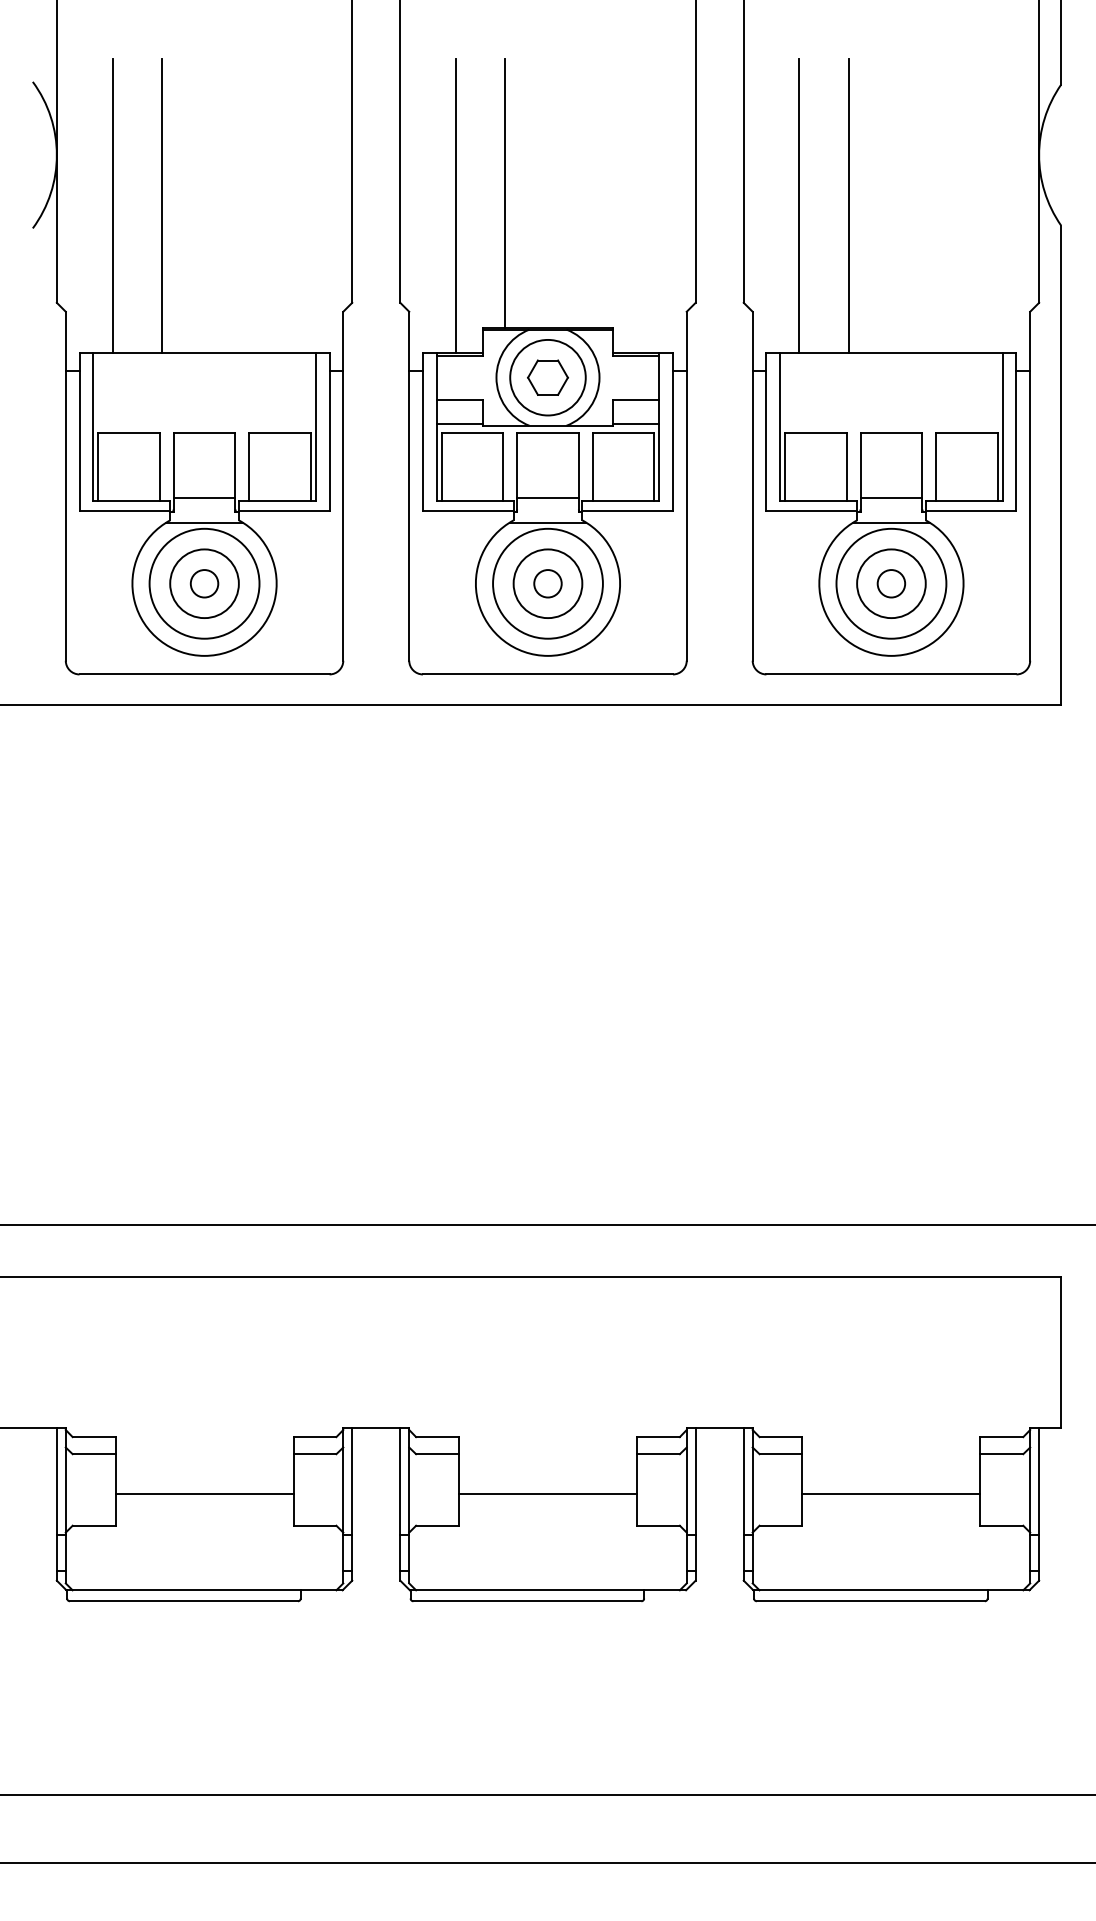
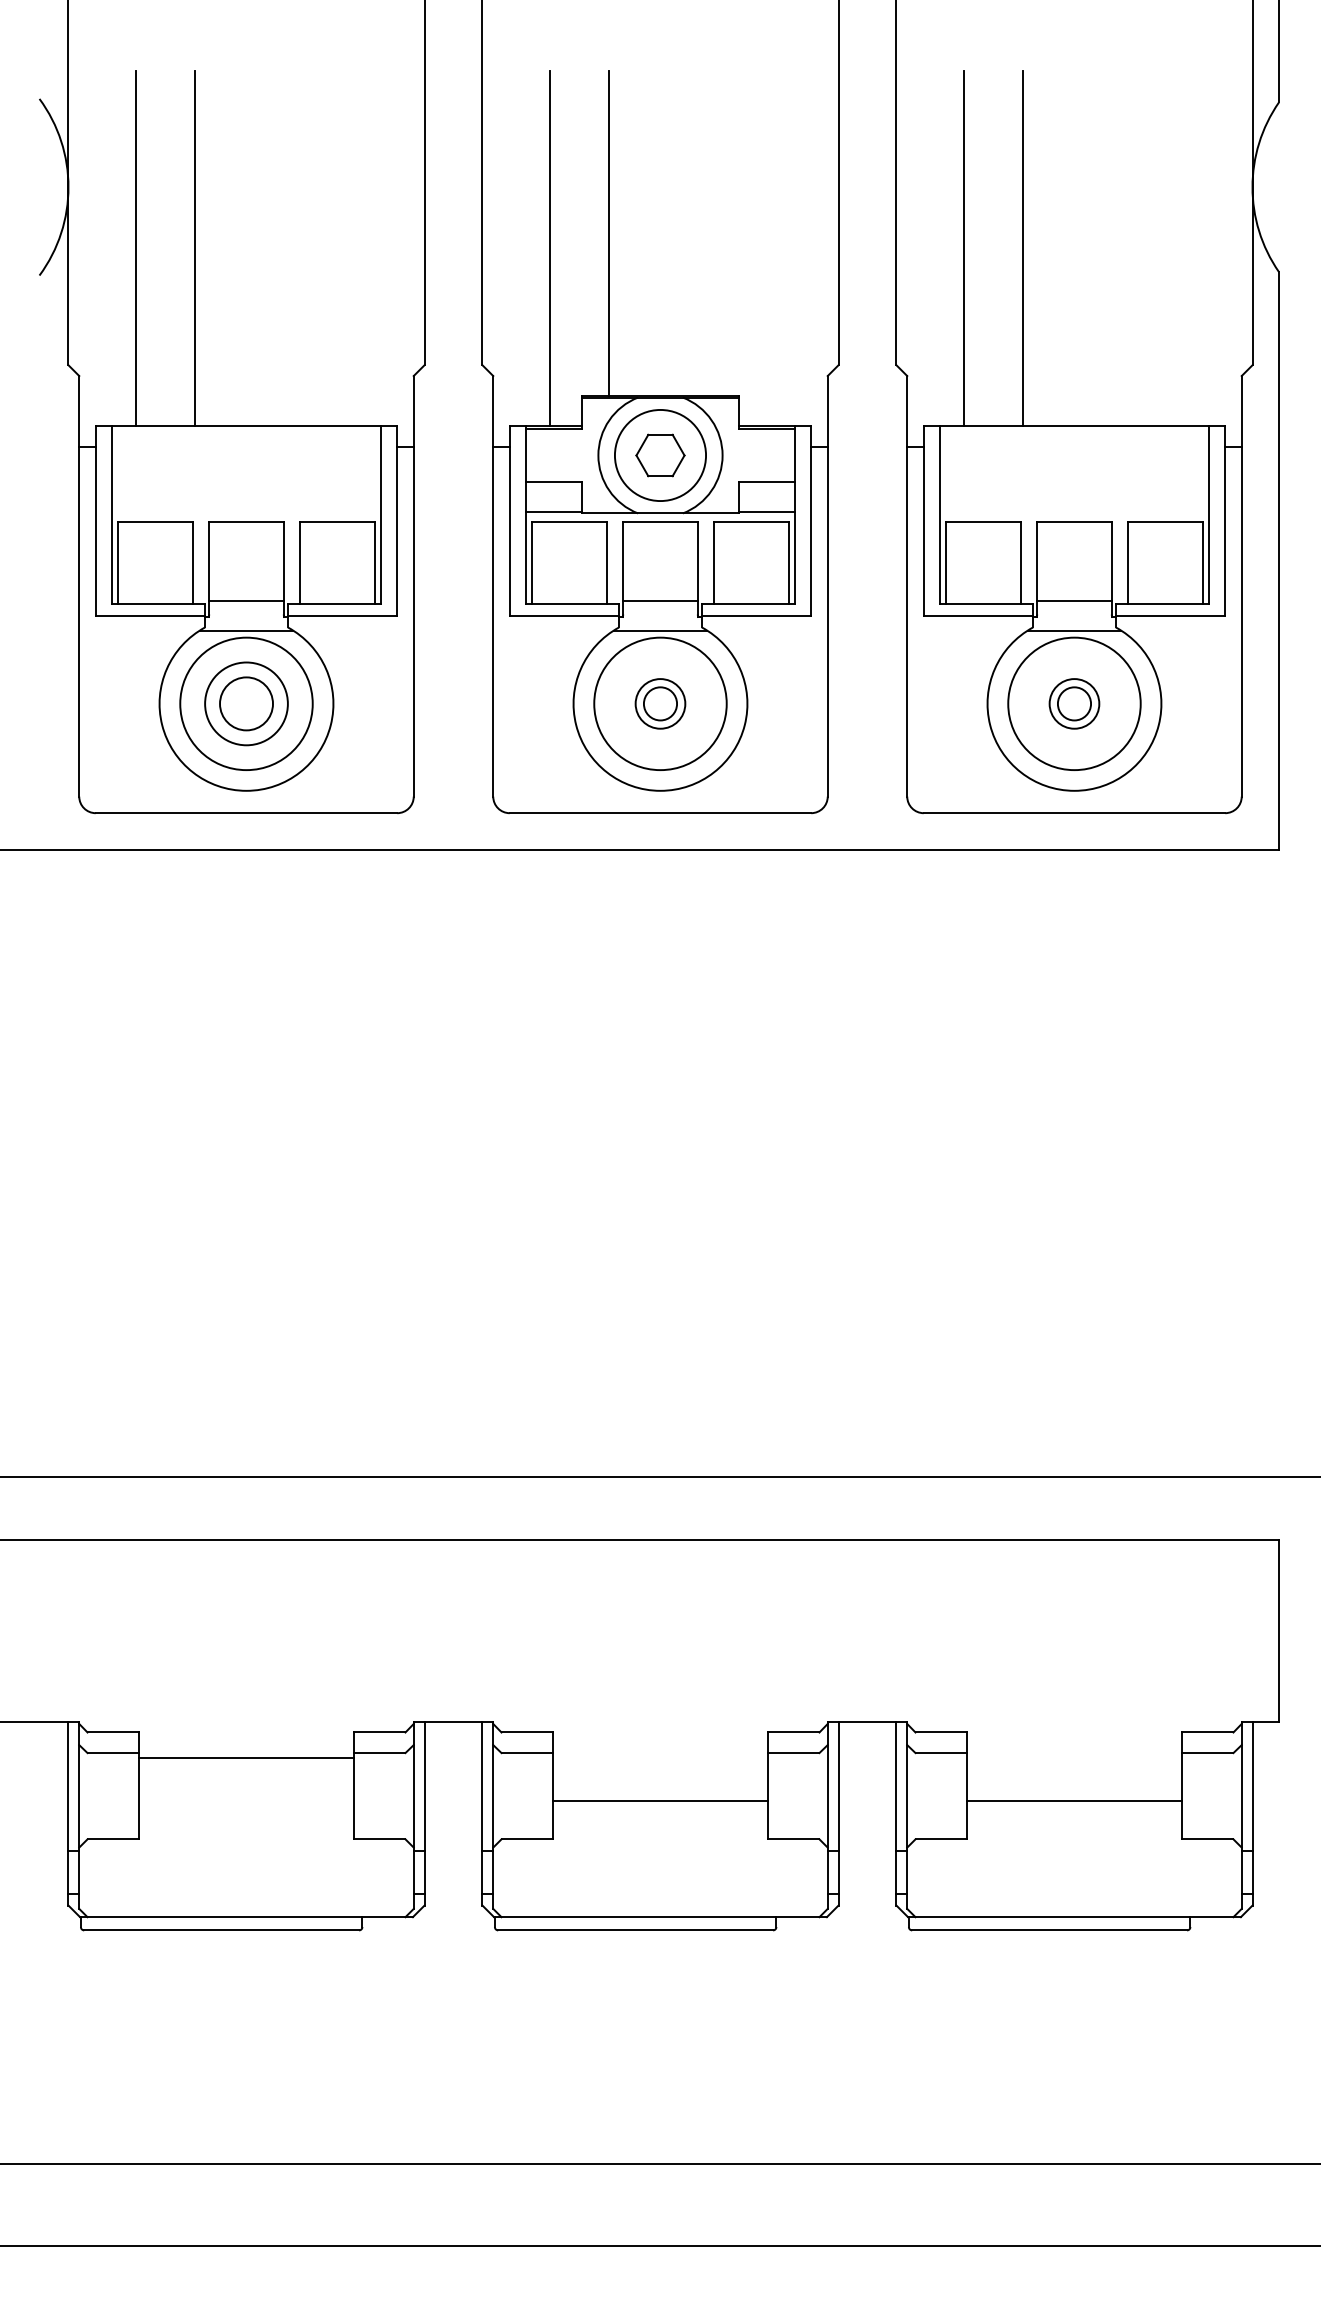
circle: (204, 583) -> (246, 703), size x1.6
circle: (547, 583) -> (659, 703), size x0.6
circle: (891, 583) -> (1074, 703), size x0.6
line: (204, 1494) -> (246, 1758), moved

